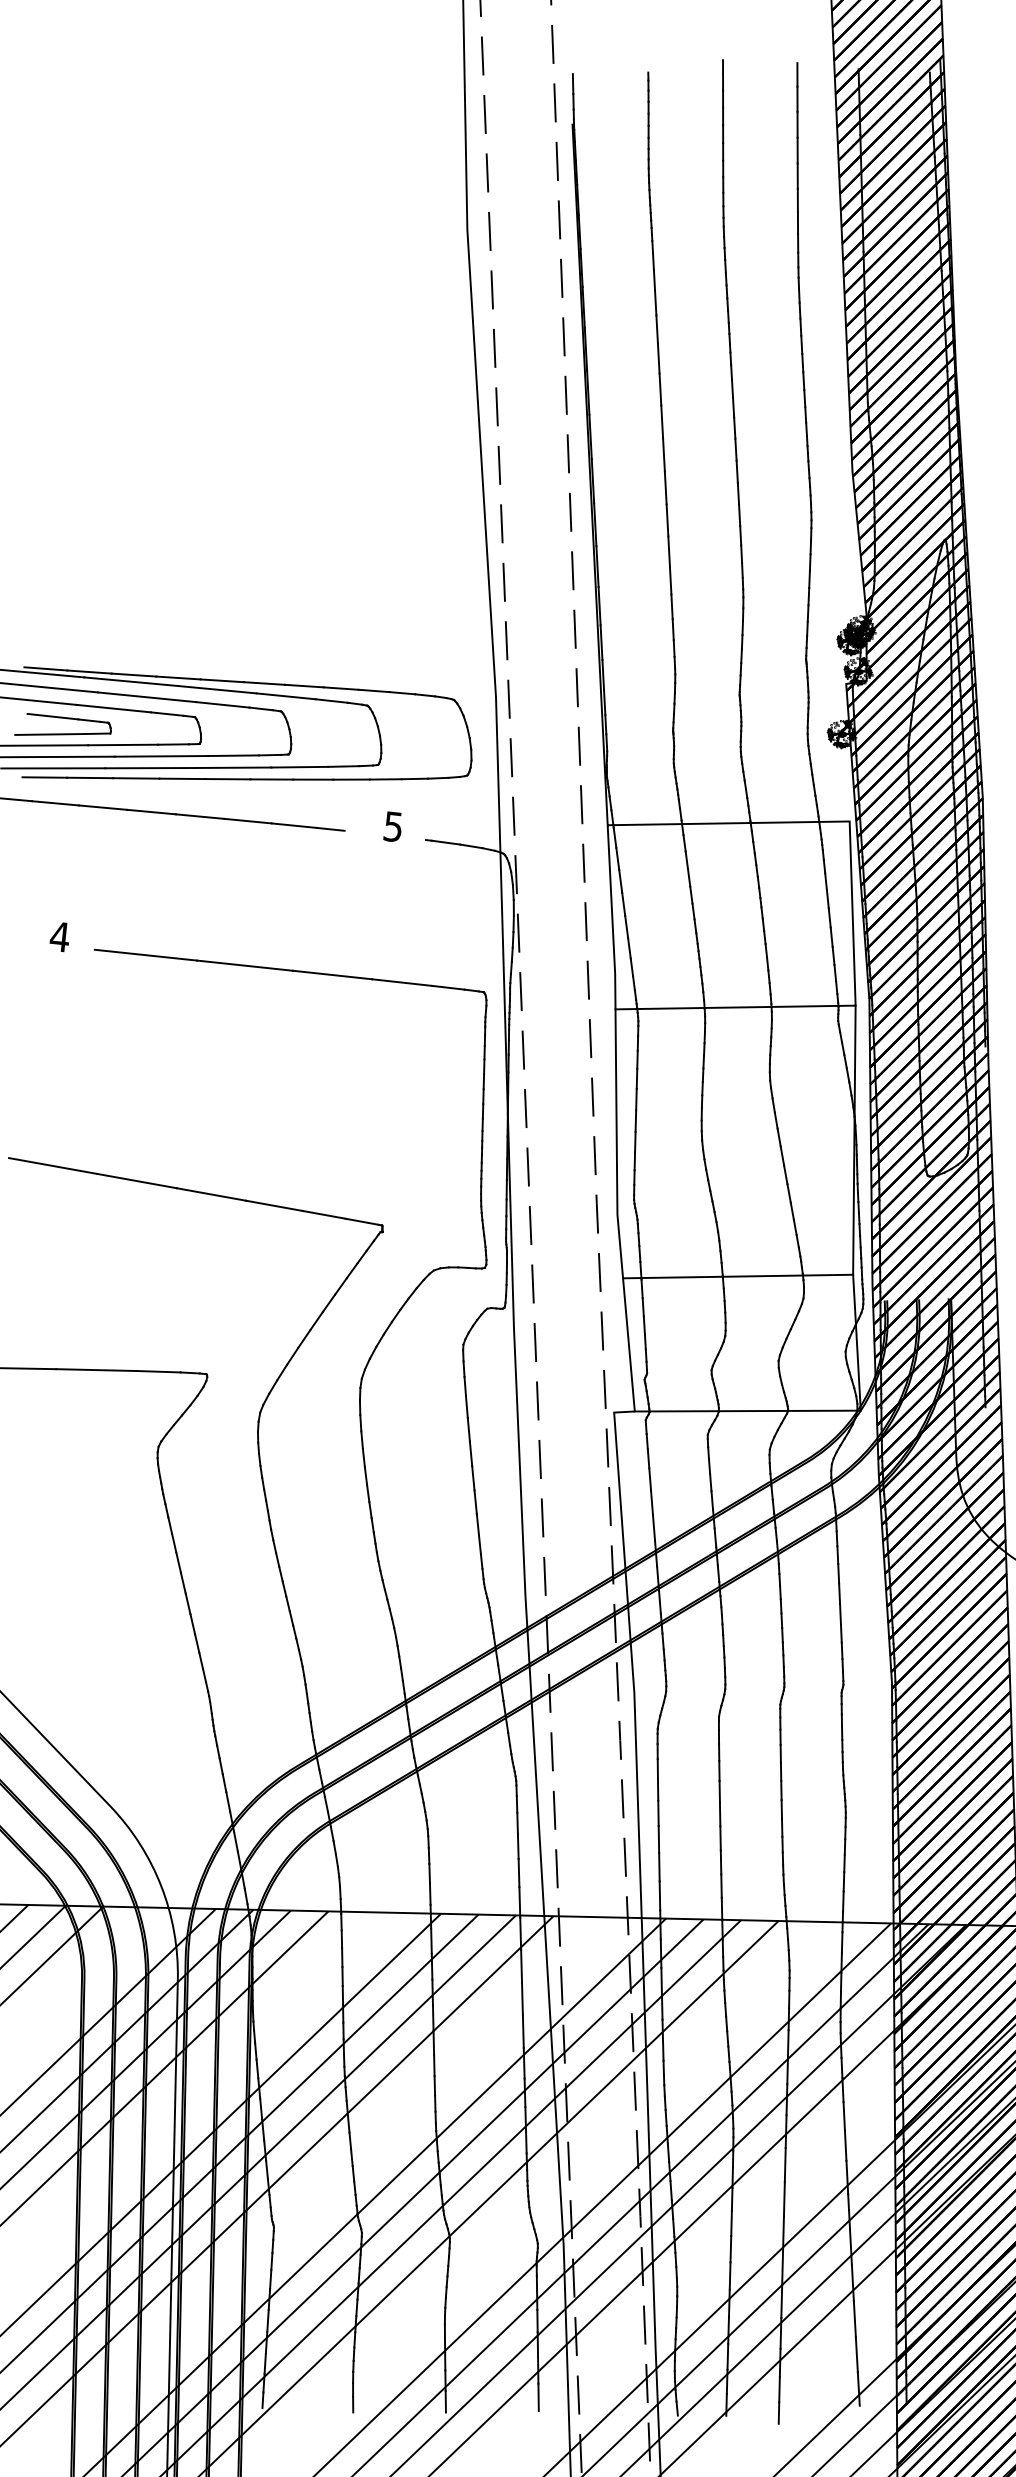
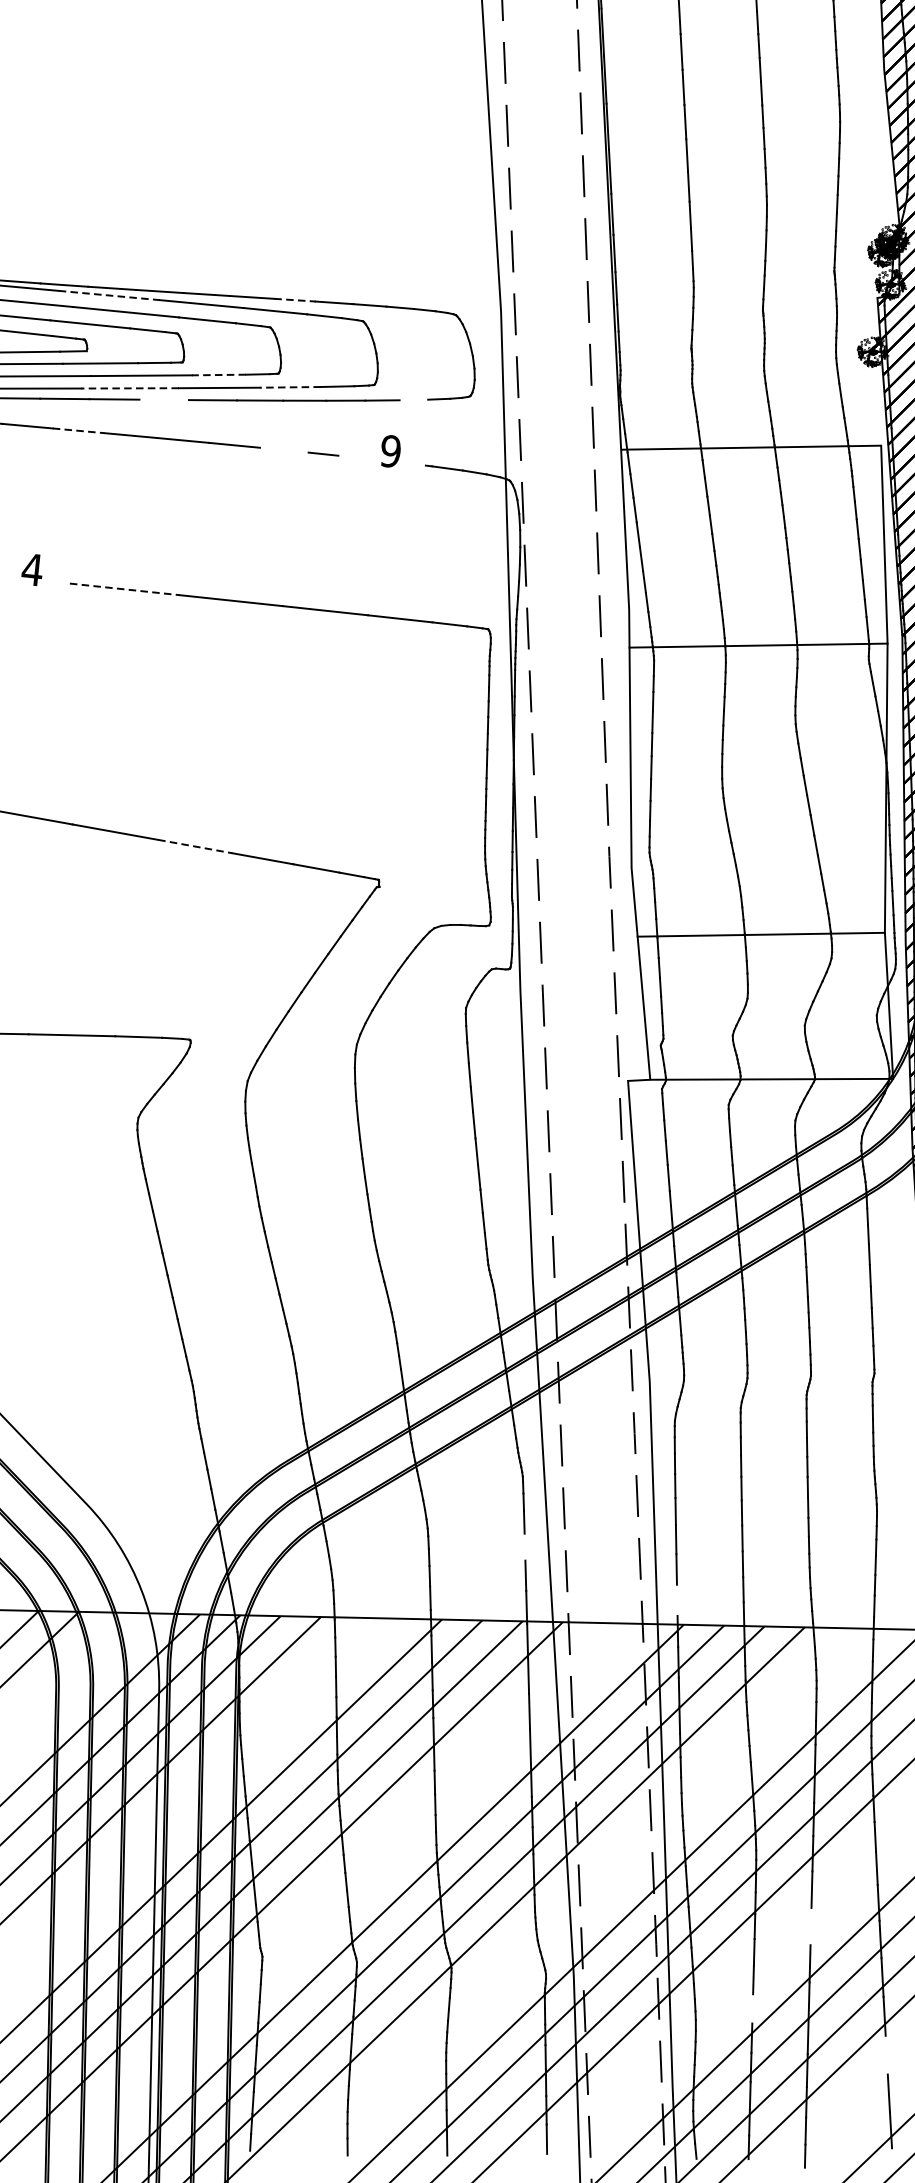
line: (131, 681) -> (109, 295), solid -> dashed
line: (304, 686) -> (295, 300), solid -> dashed
line: (233, 755) -> (218, 374), solid -> dashed
line: (299, 767) -> (289, 387), solid -> dashed
line: (150, 768) -> (129, 388), solid -> dashed
line: (182, 778) -> (164, 399), removed
line: (414, 778) -> (413, 399), removed
line: (103, 807) -> (79, 430), solid -> dashed
line: (293, 825) -> (283, 450), removed
text: (392, 826) -> (389, 451), 5 -> 9
line: (146, 955) -> (125, 589), solid -> dashed
line: (211, 1194) -> (195, 846), solid -> dashed
line: (517, 1845) -> (524, 1546), removed
line: (659, 1895) -> (676, 1599), removed
line: (783, 2199) -> (810, 1926), removed
line: (729, 2275) -> (752, 2008), removed
line: (854, 2319) -> (886, 2055), removed

